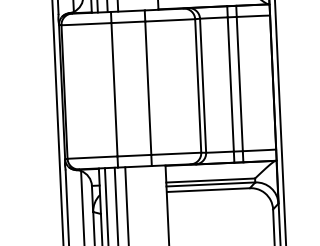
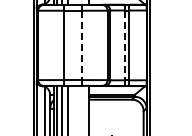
line: (230, 84) -> (124, 45), solid -> dashed
line: (147, 88) -> (81, 45), solid -> dashed

